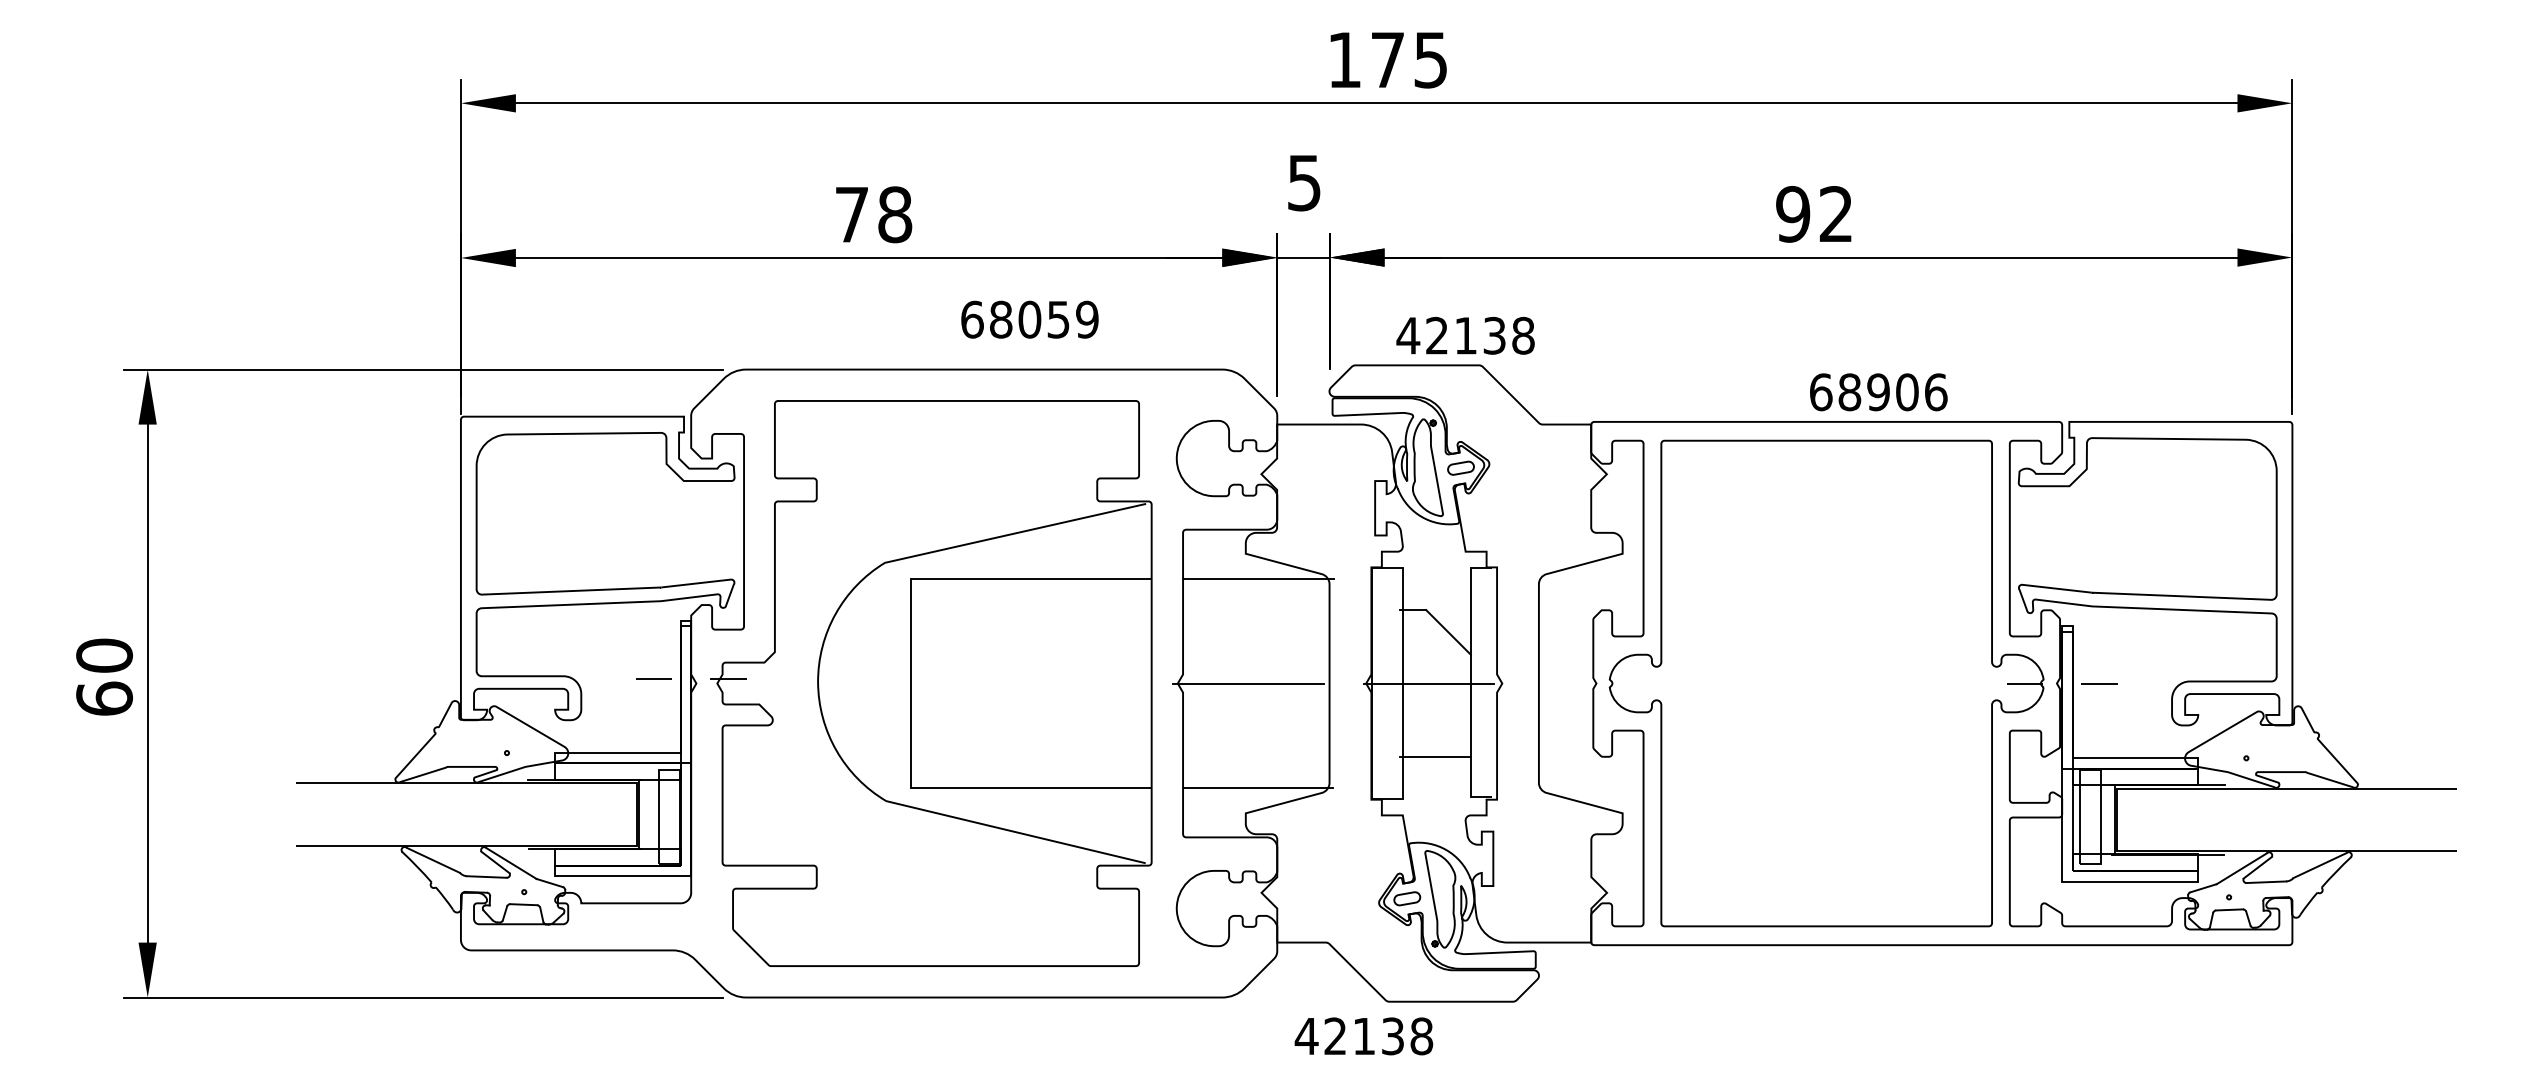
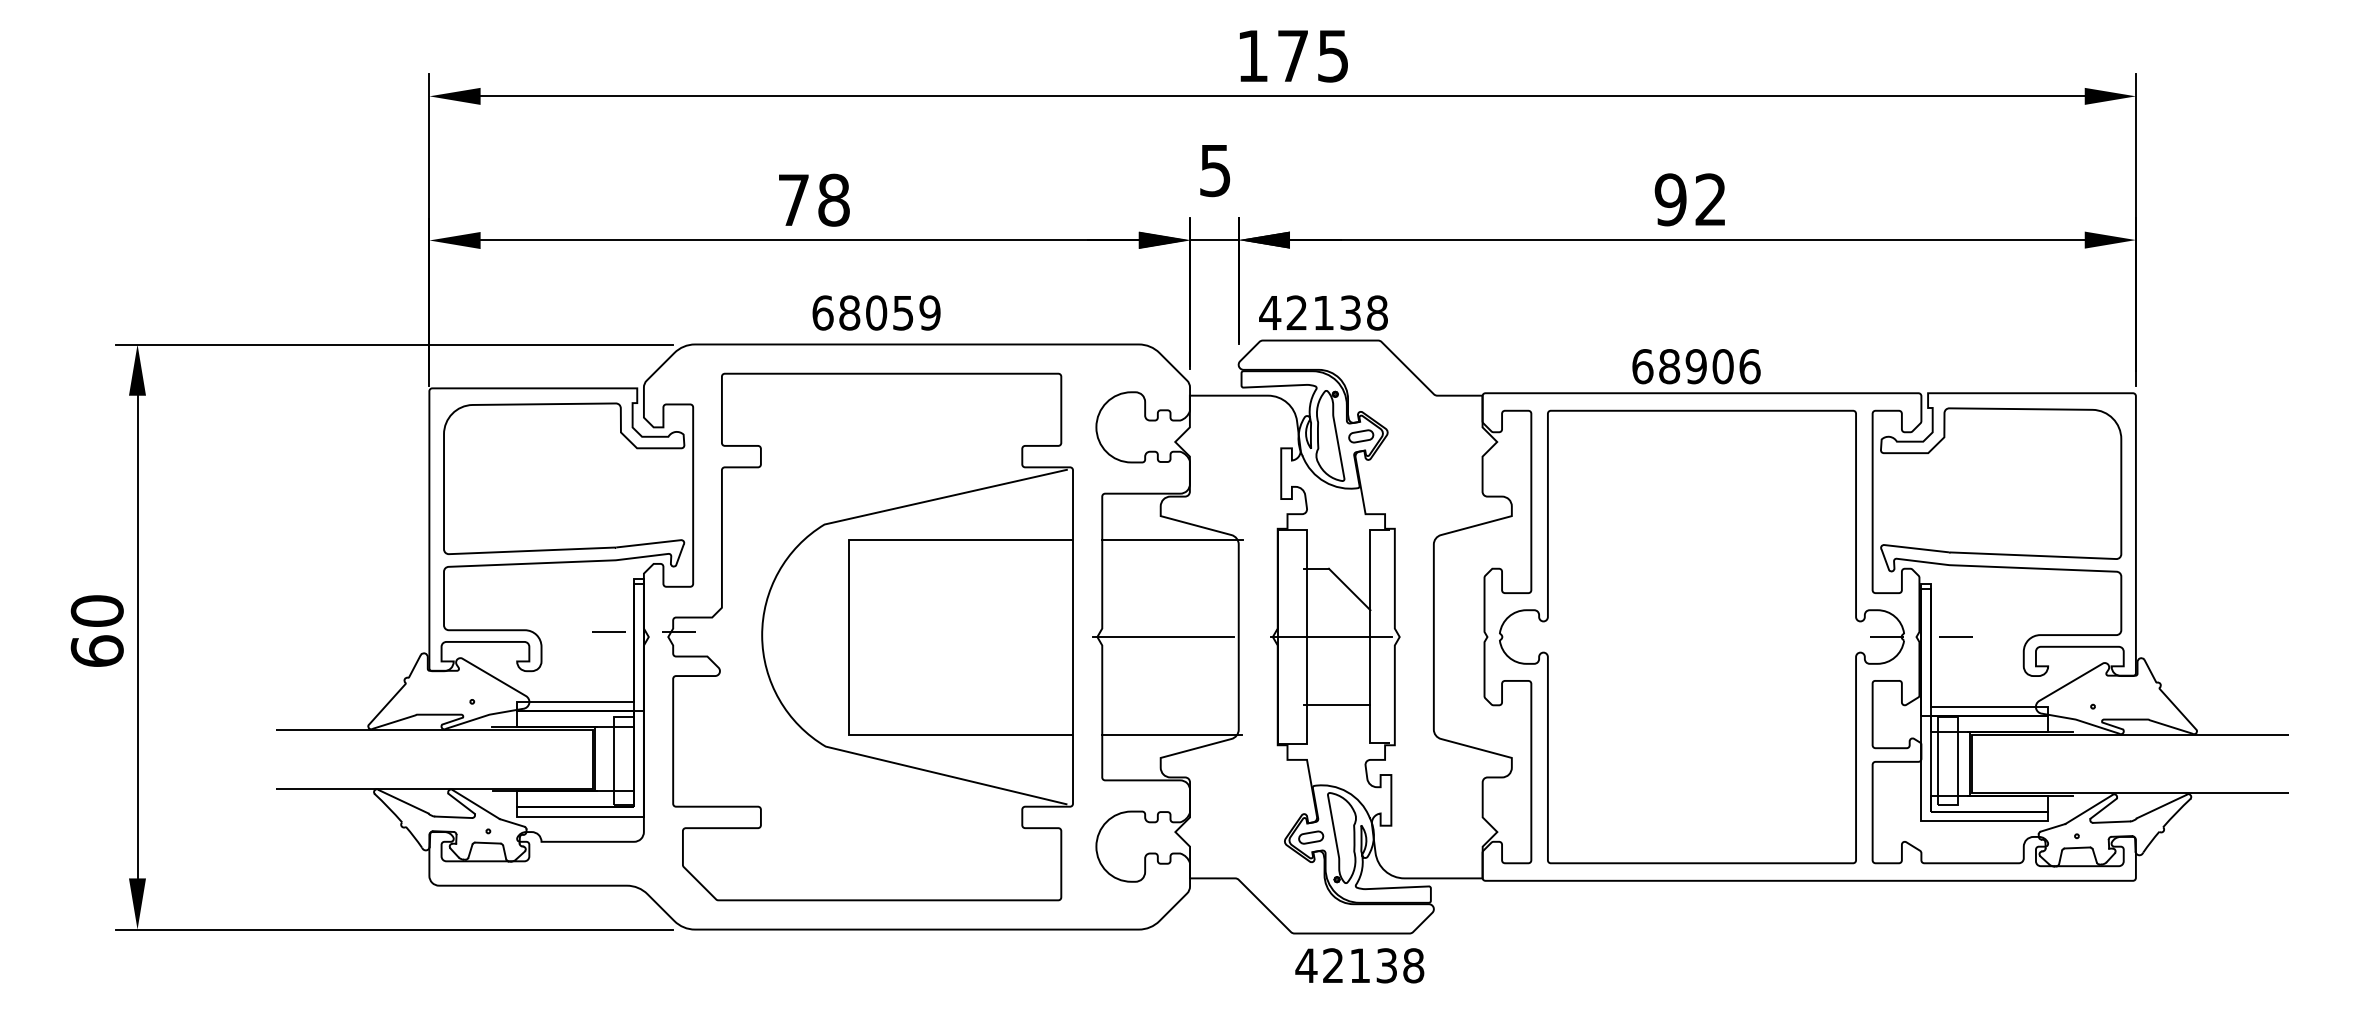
text: (1029, 319) -> (876, 312), moved
text: (1465, 335) -> (1323, 312), moved
text: (1878, 392) -> (1696, 366), moved
text: (1363, 1036) -> (1359, 965), moved

